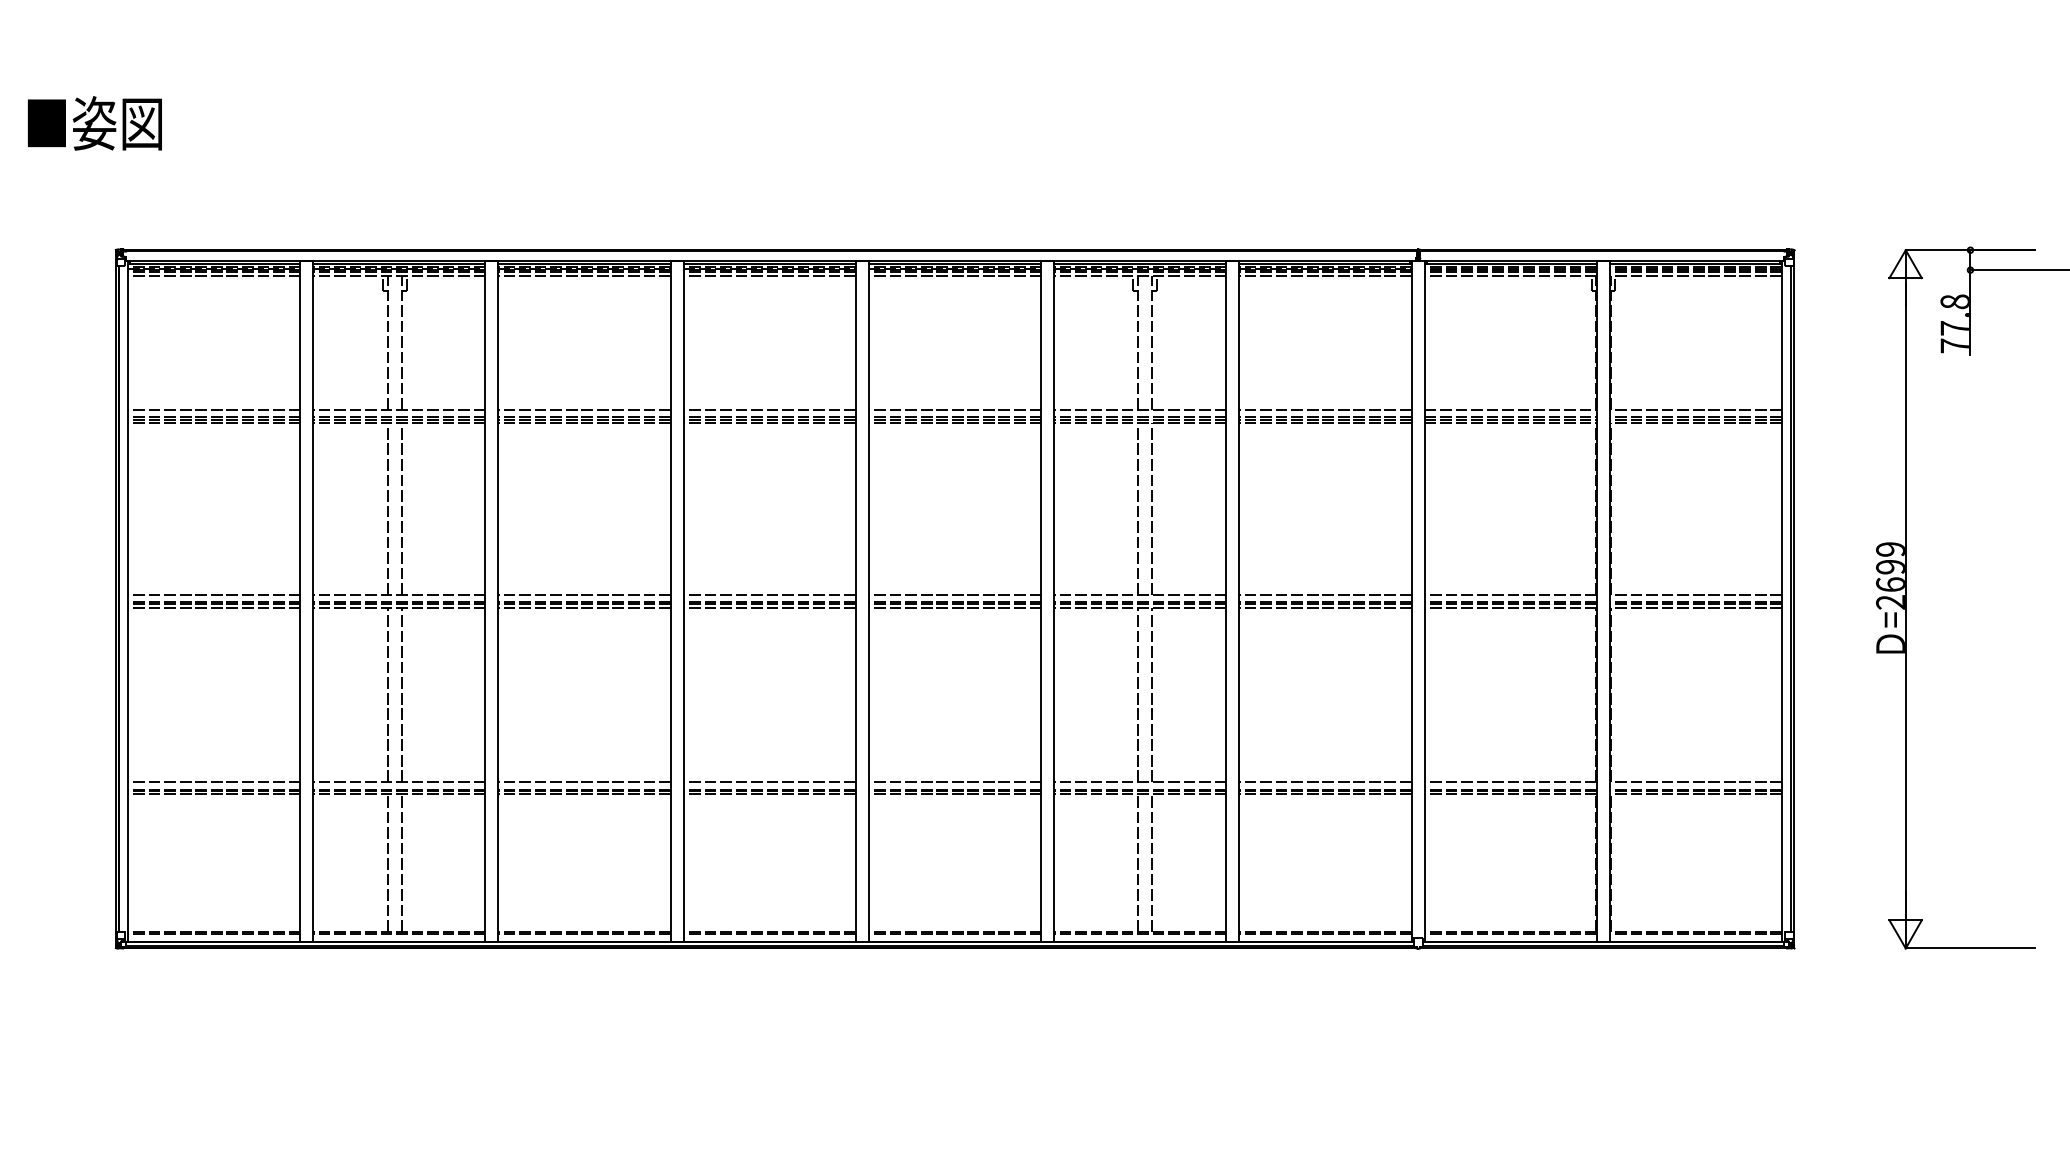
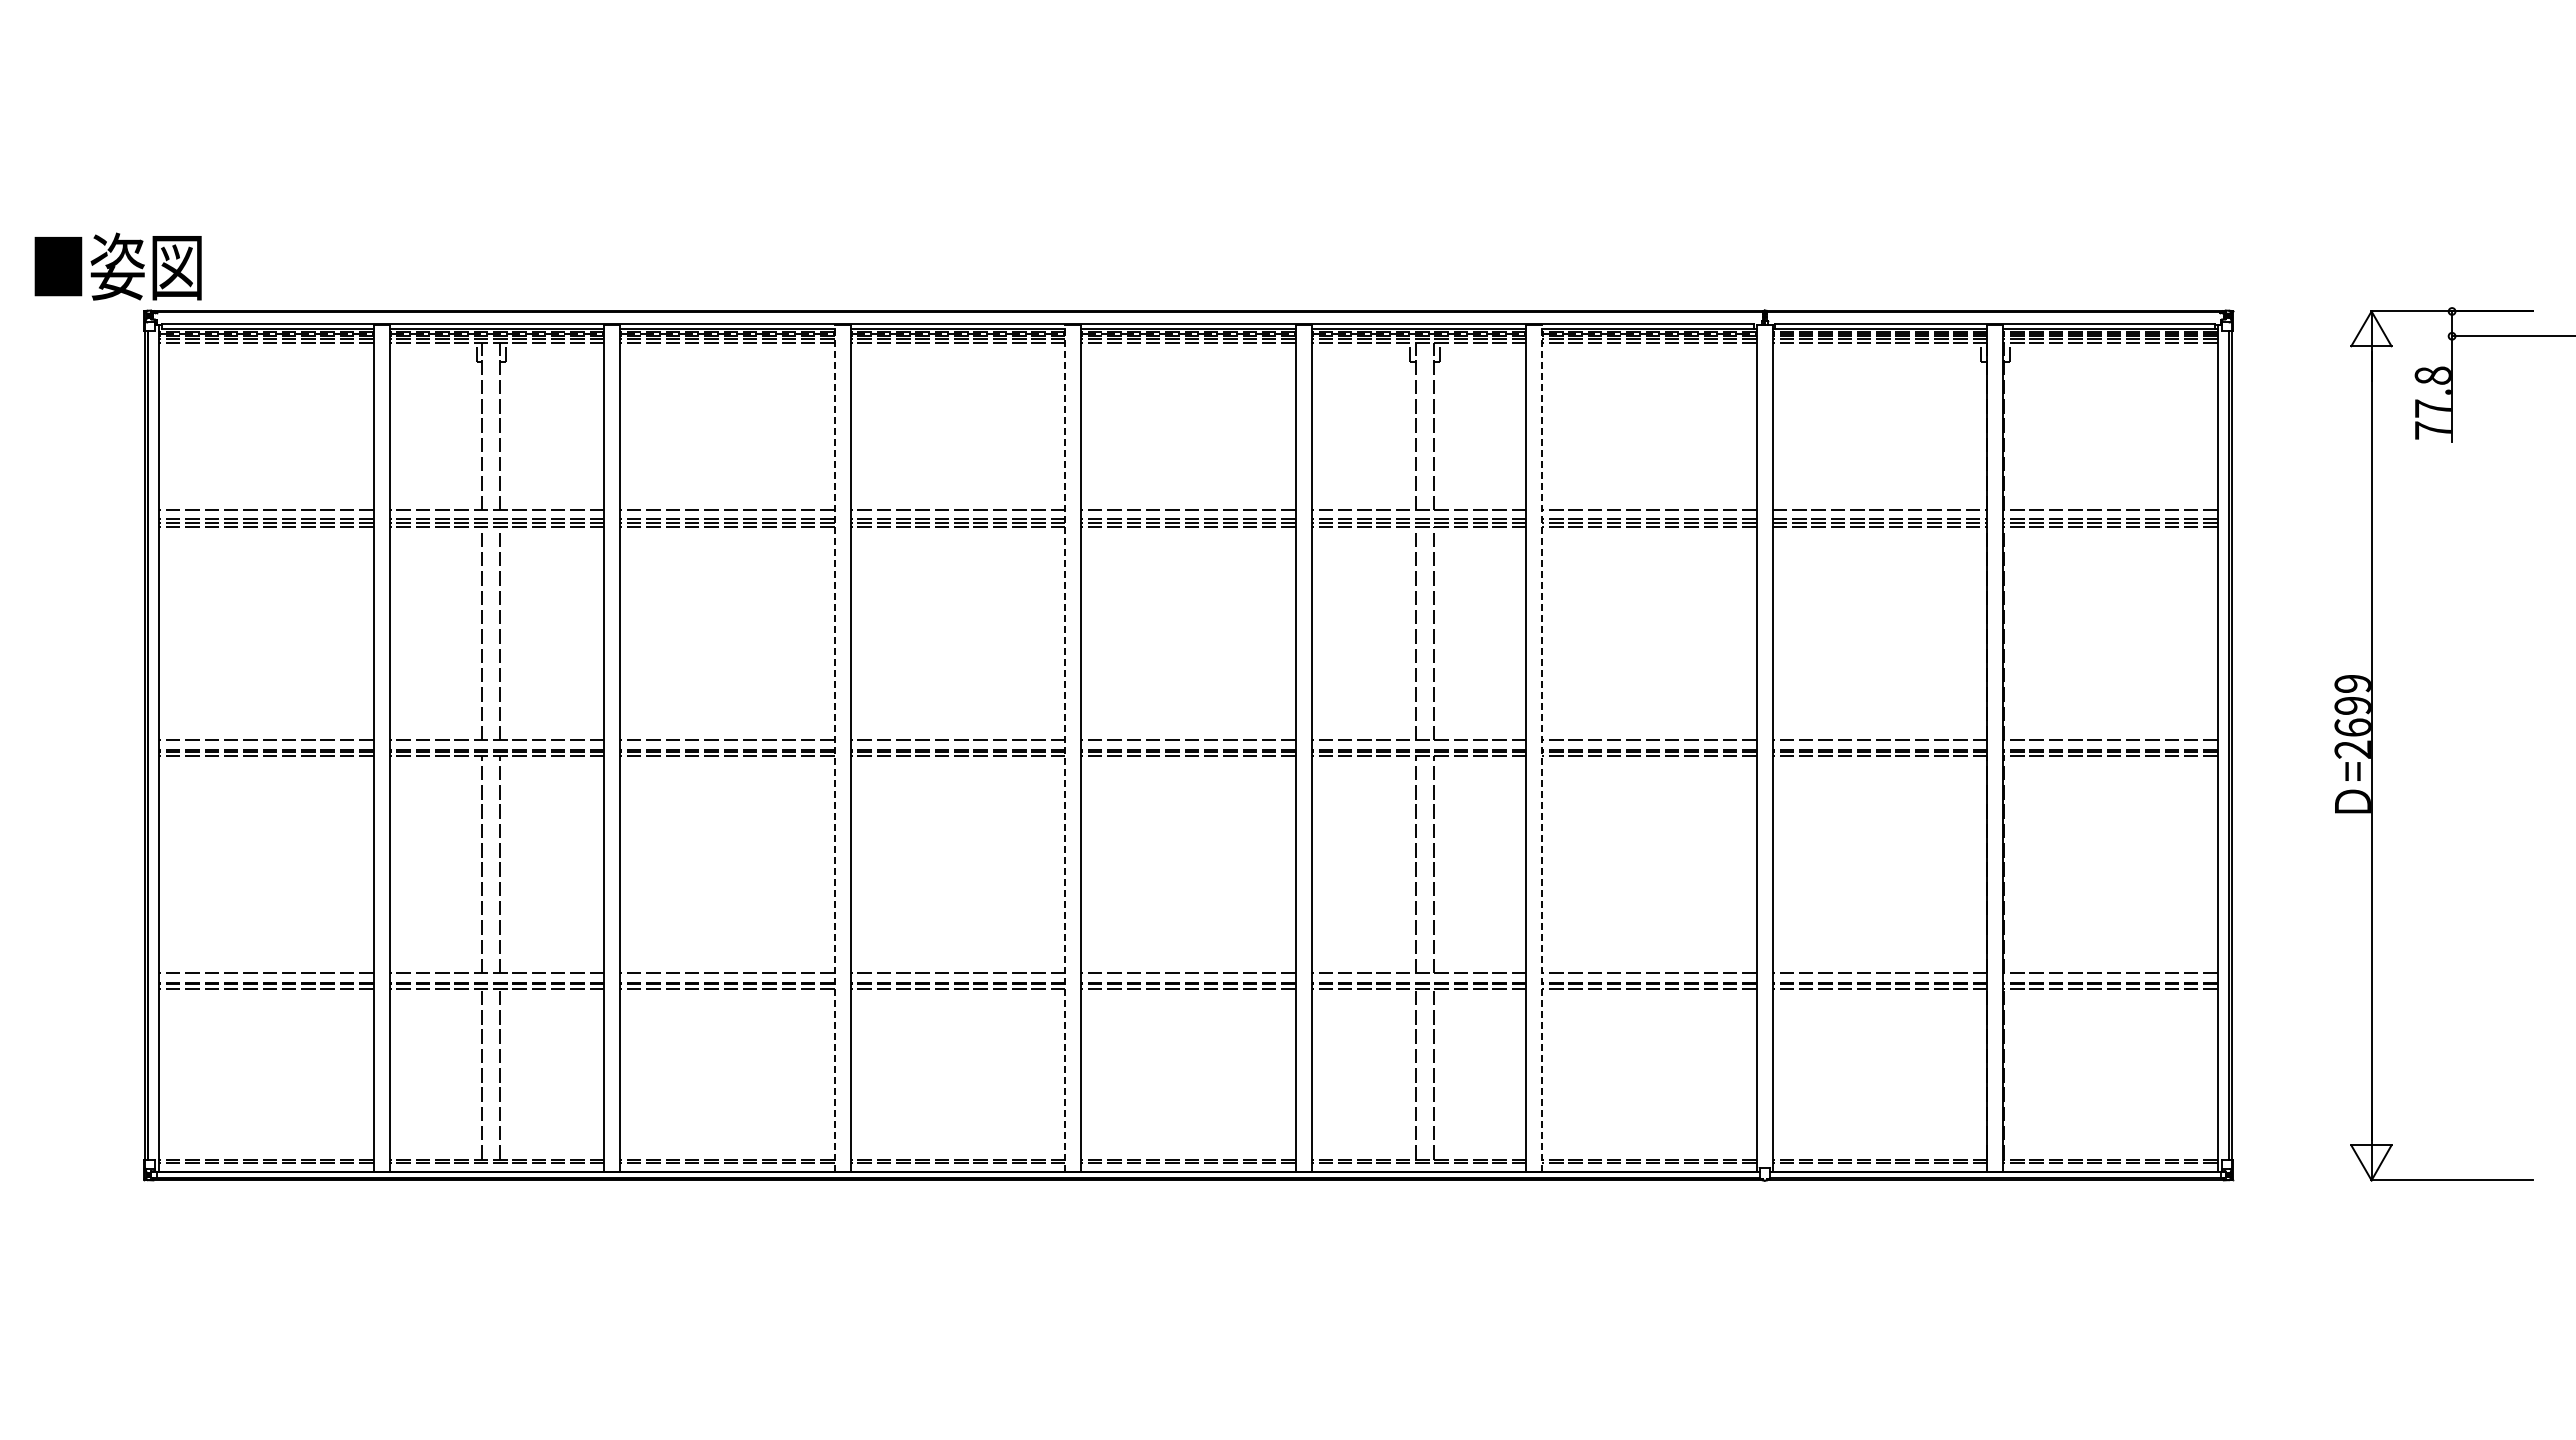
text: (94, 123) -> (117, 266), moved
line: (670, 600) -> (834, 747), solid -> dashed
line: (856, 600) -> (1065, 747), solid -> dashed
line: (1239, 600) -> (1542, 747), solid -> dashed

